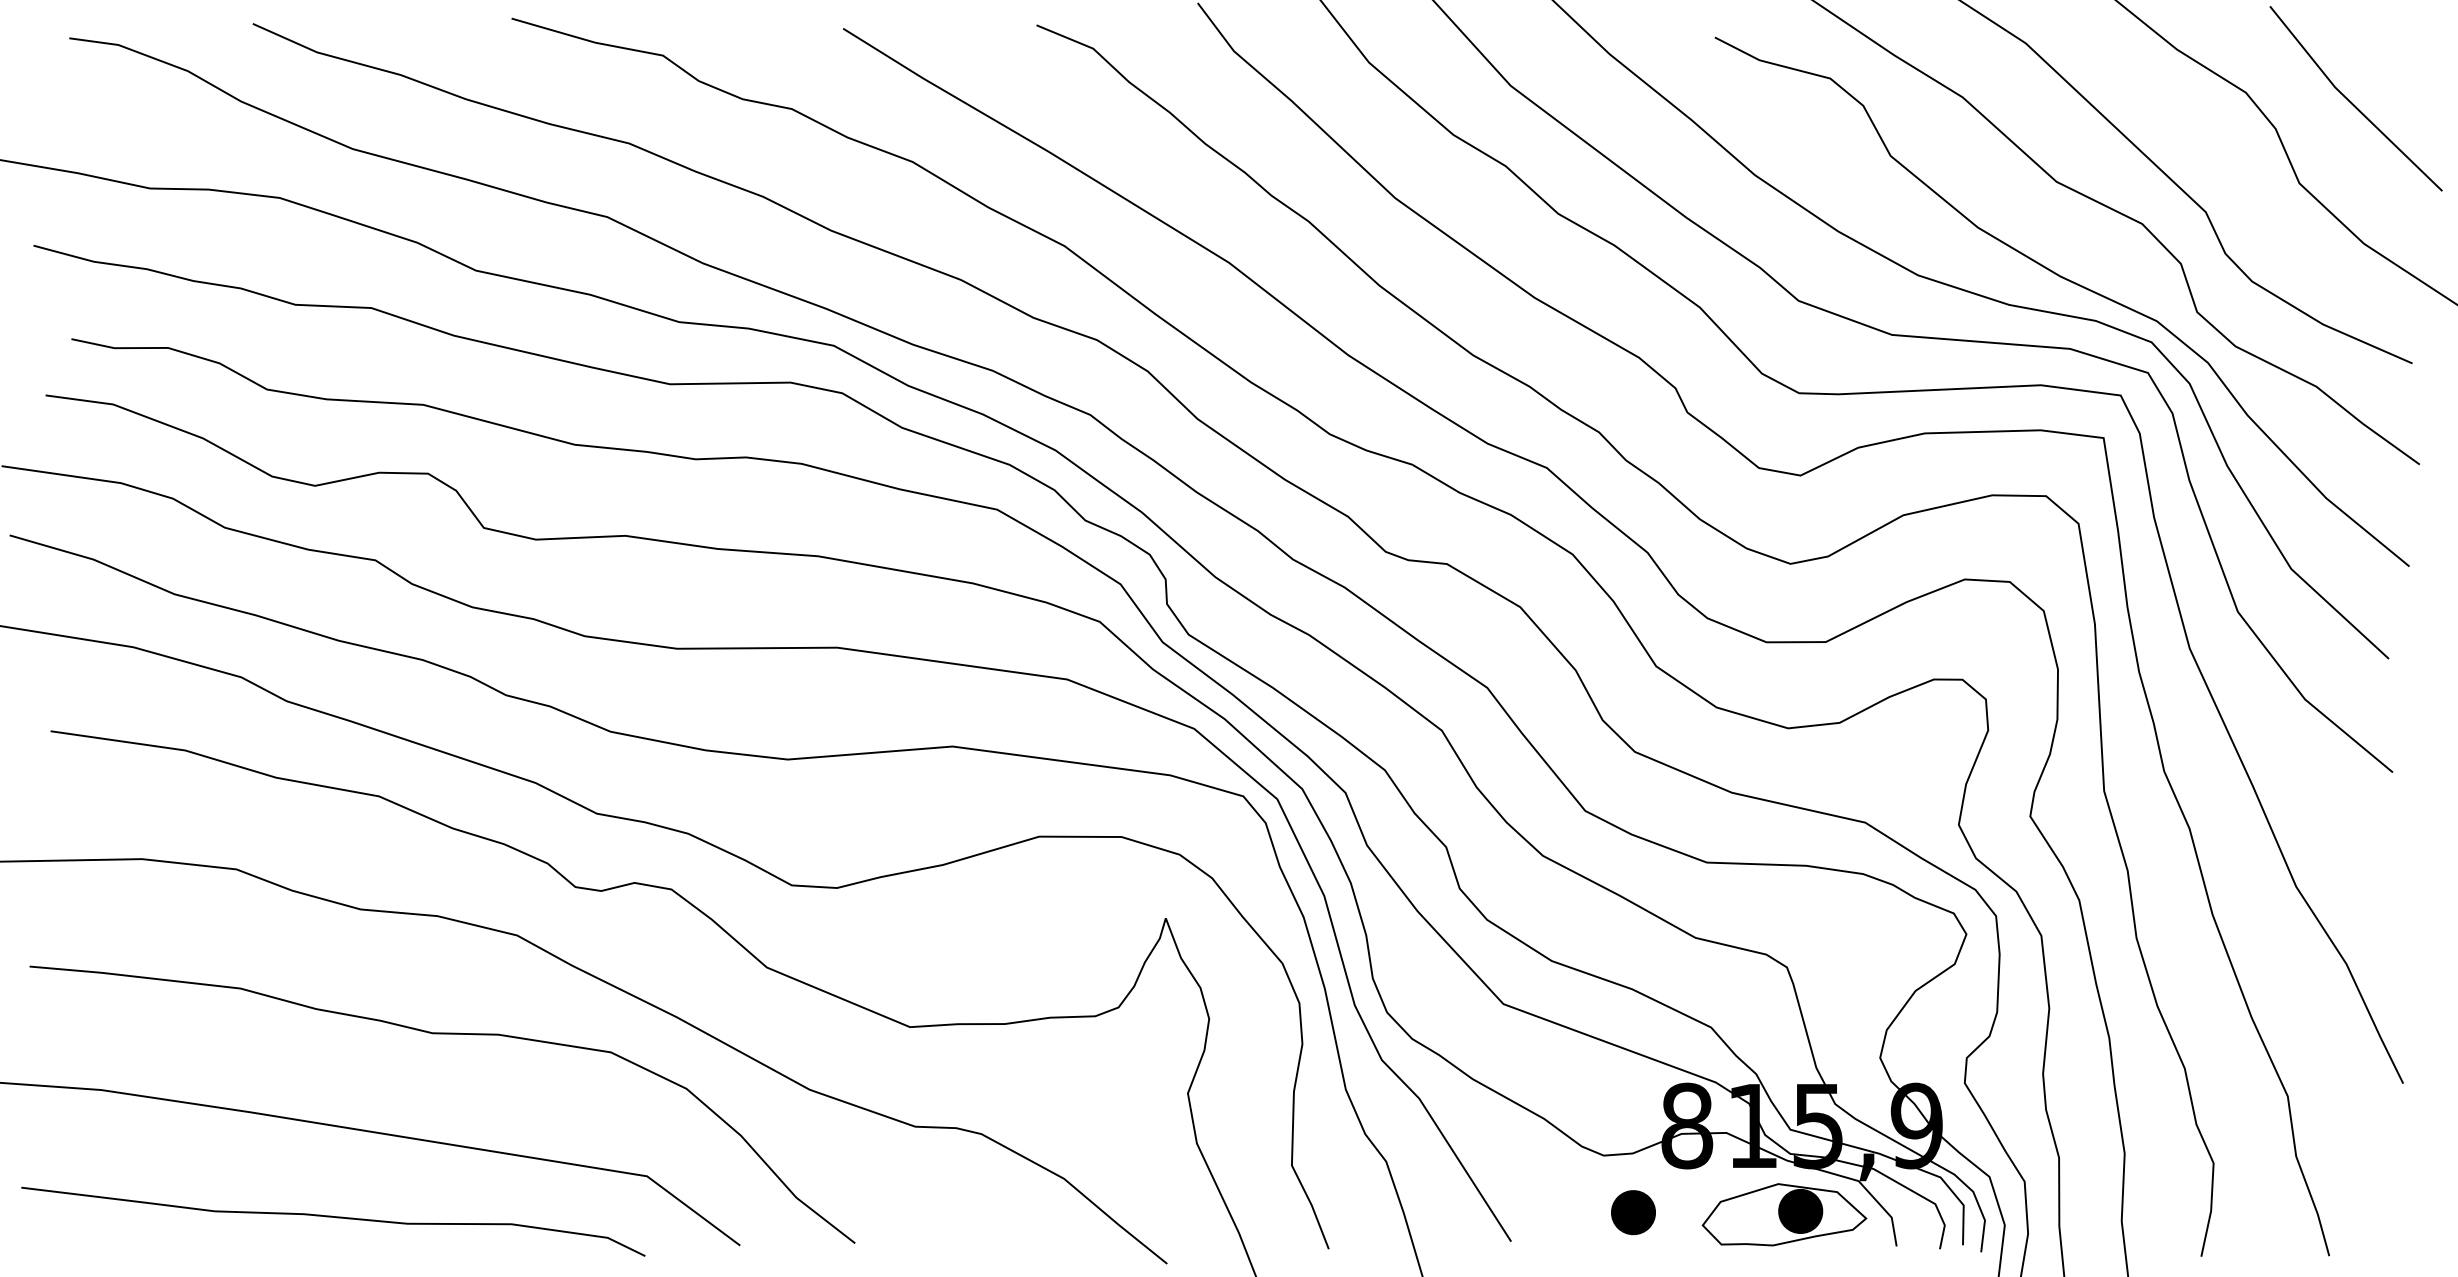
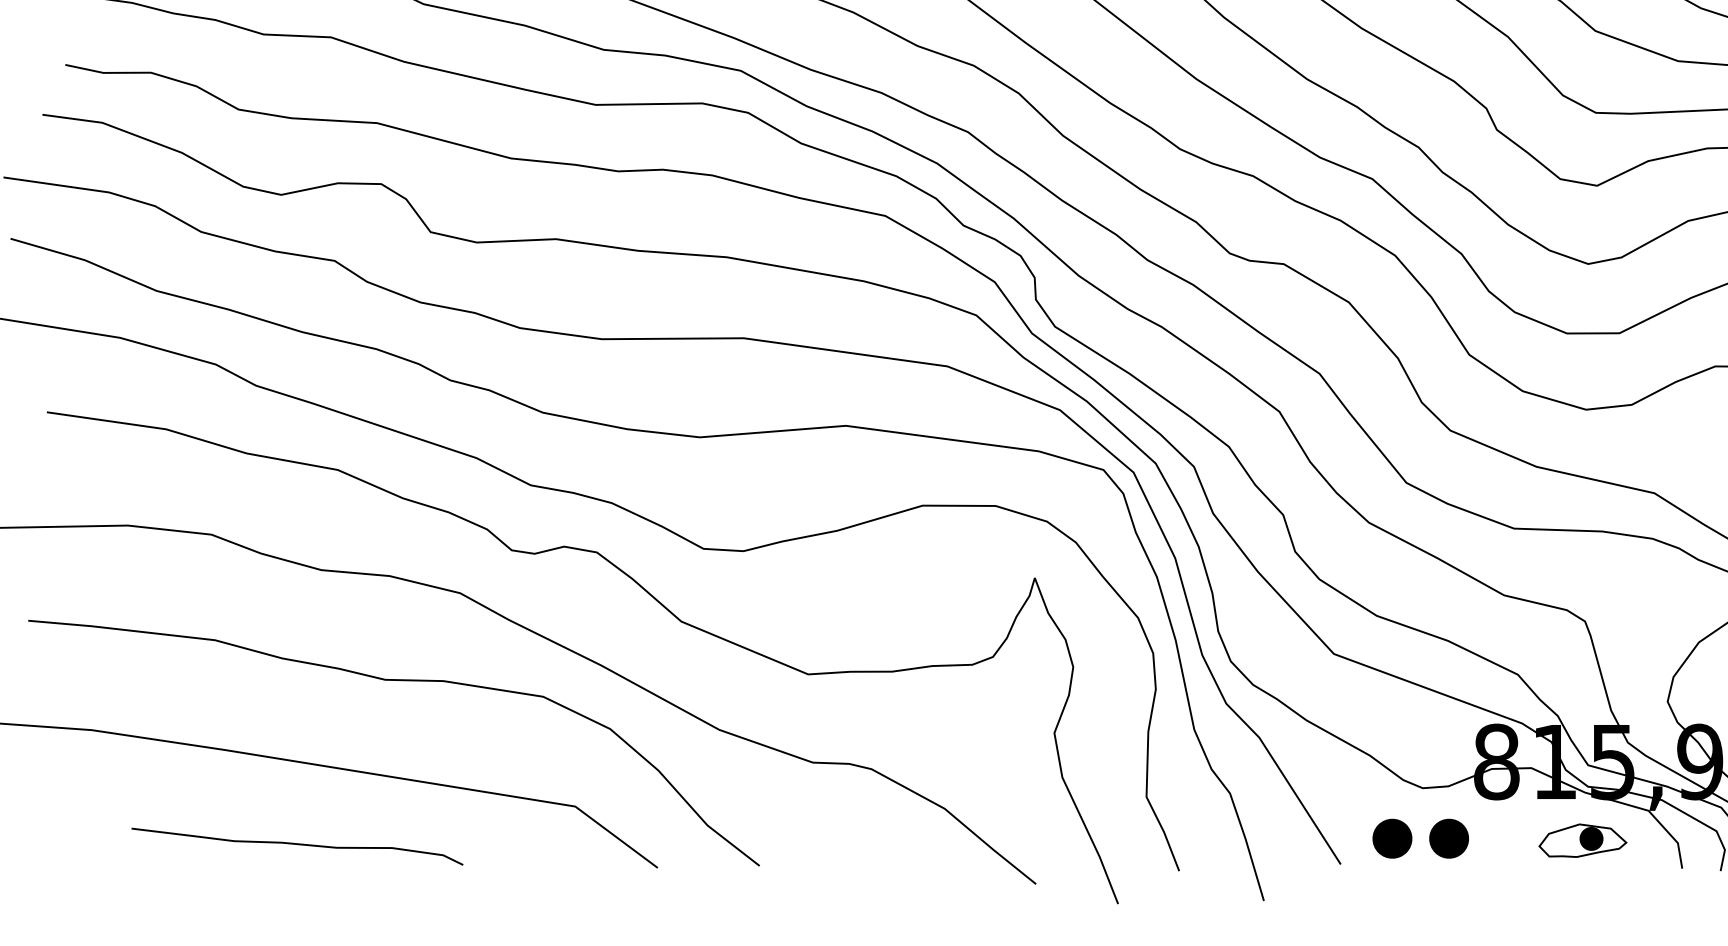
part: (1569, 1212) -> (1392, 838), added
part: (1784, 1214) -> (1582, 840), size x0.6
part: (333, 1221) -> (297, 846), size x0.6

